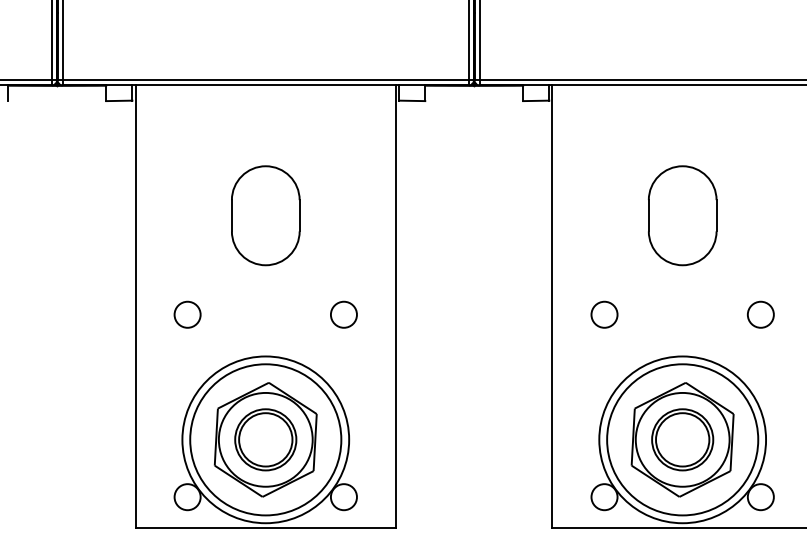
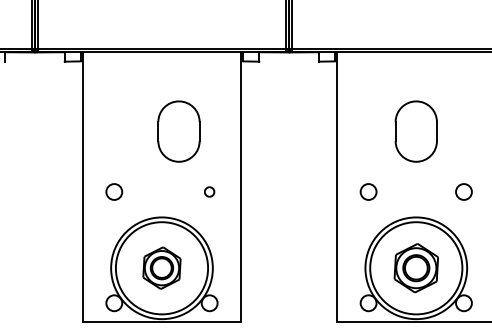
part: (264, 215) -> (178, 131), moved
circle: (343, 313) -> (209, 191), size x0.6
part: (264, 438) -> (161, 267), size x0.6
part: (683, 438) -> (416, 267), size x0.7

